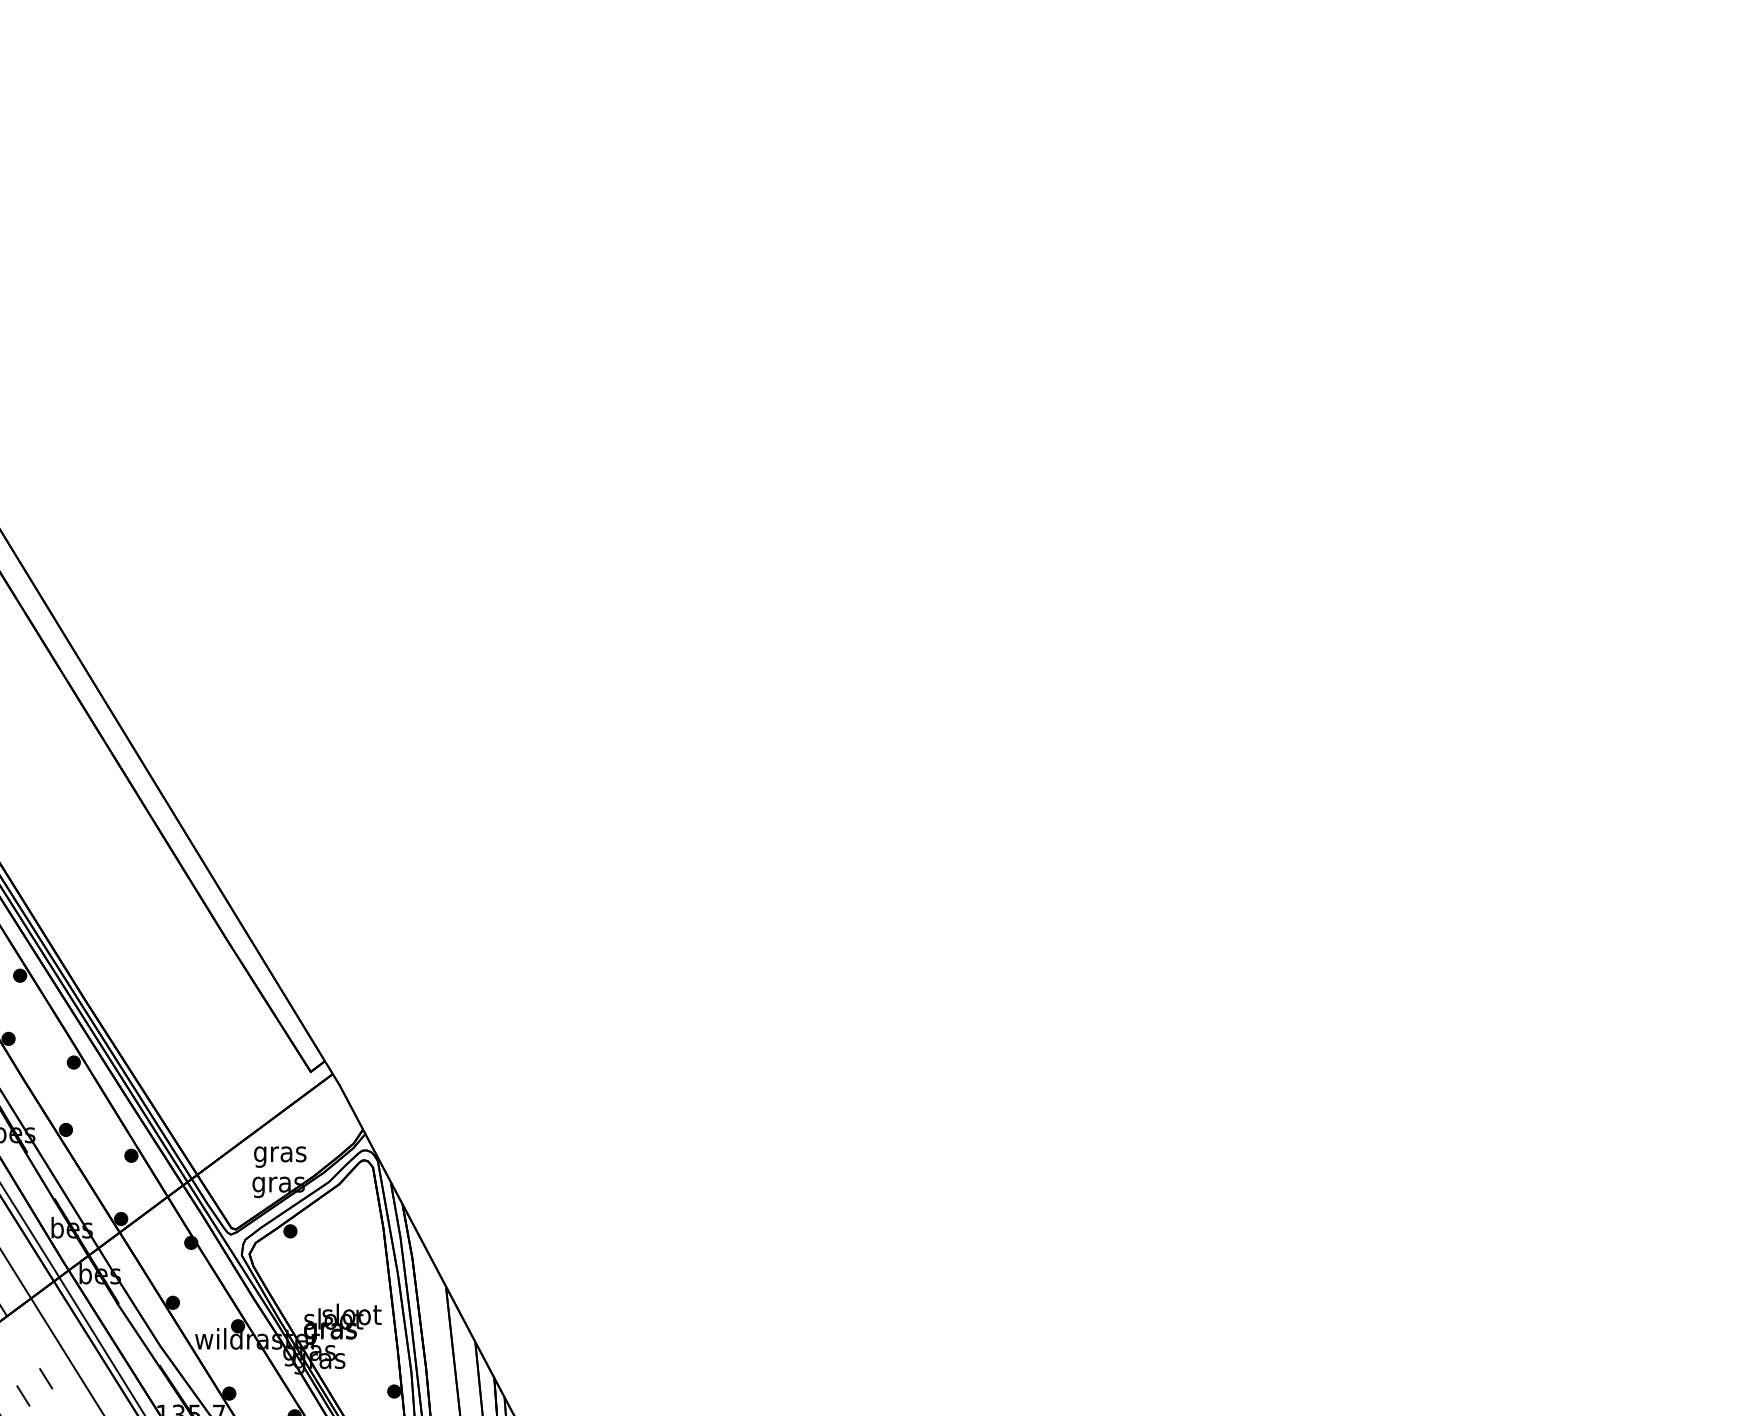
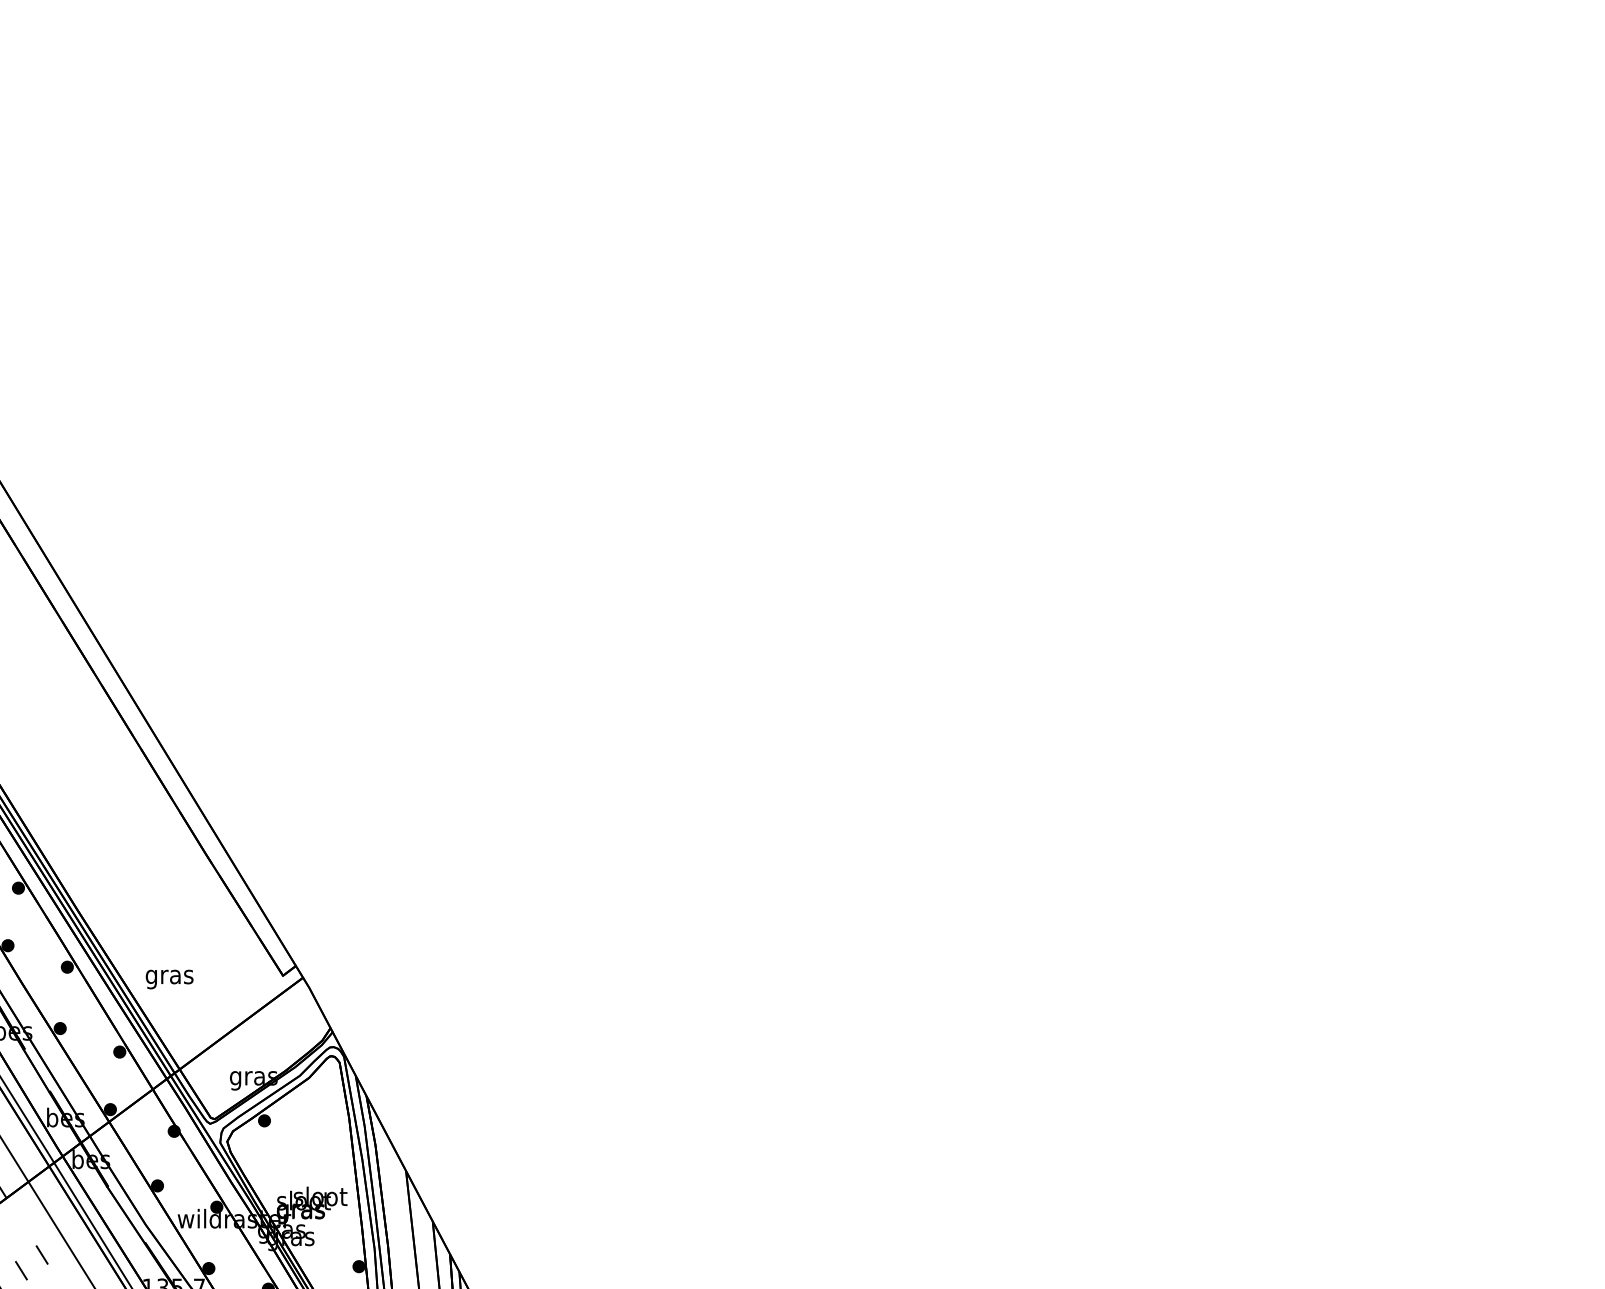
text: (280, 1156) -> (169, 978), moved

